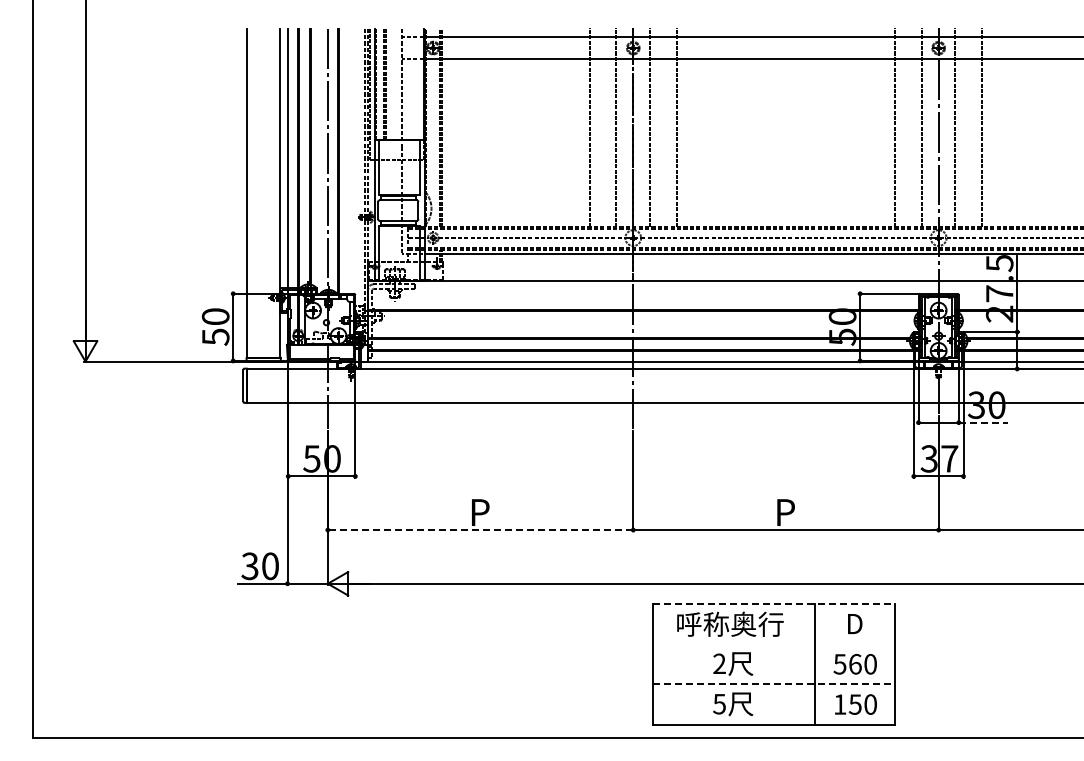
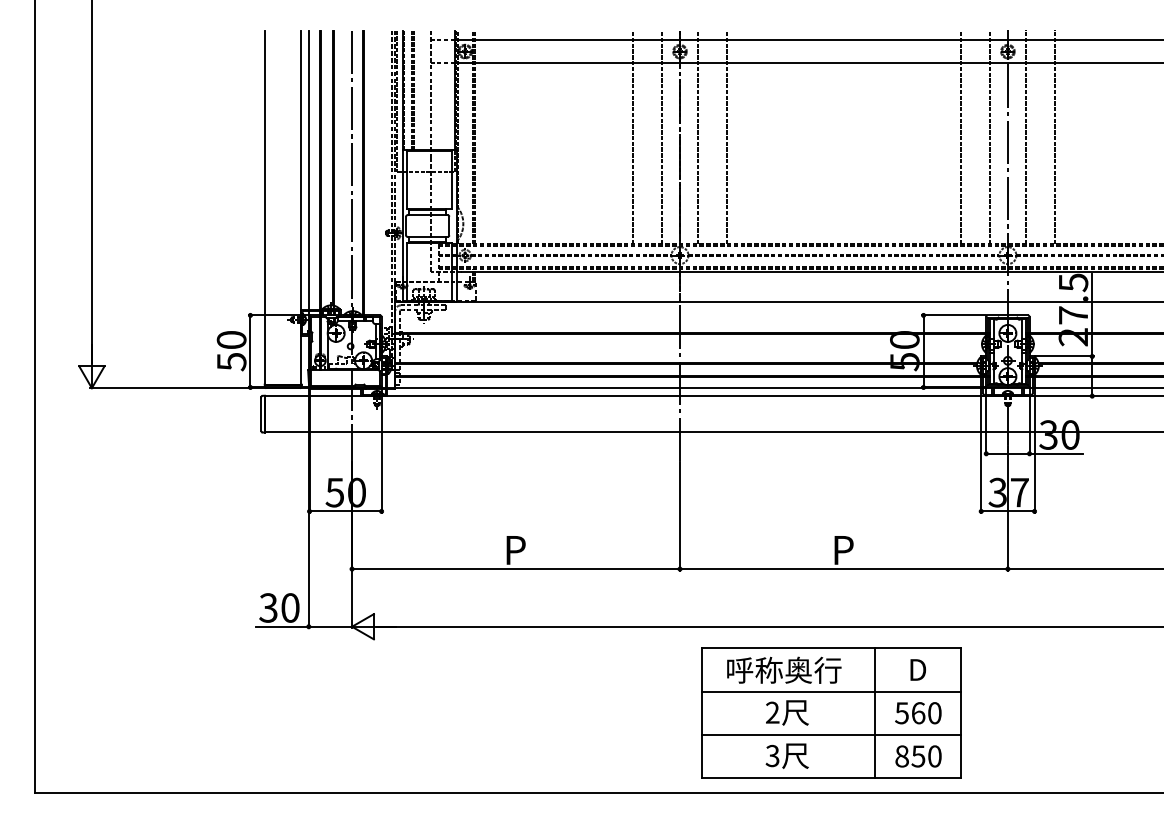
line: (983, 422) -> (1056, 453), dashed -> solid
line: (480, 530) -> (515, 569), dashed -> solid
line: (774, 603) -> (831, 647), dashed -> solid
line: (774, 644) -> (831, 691), added
line: (774, 684) -> (831, 734), dashed -> solid
text: (719, 703) -> (772, 755), 5 -> 3
text: (840, 704) -> (902, 756), 150 -> 850

